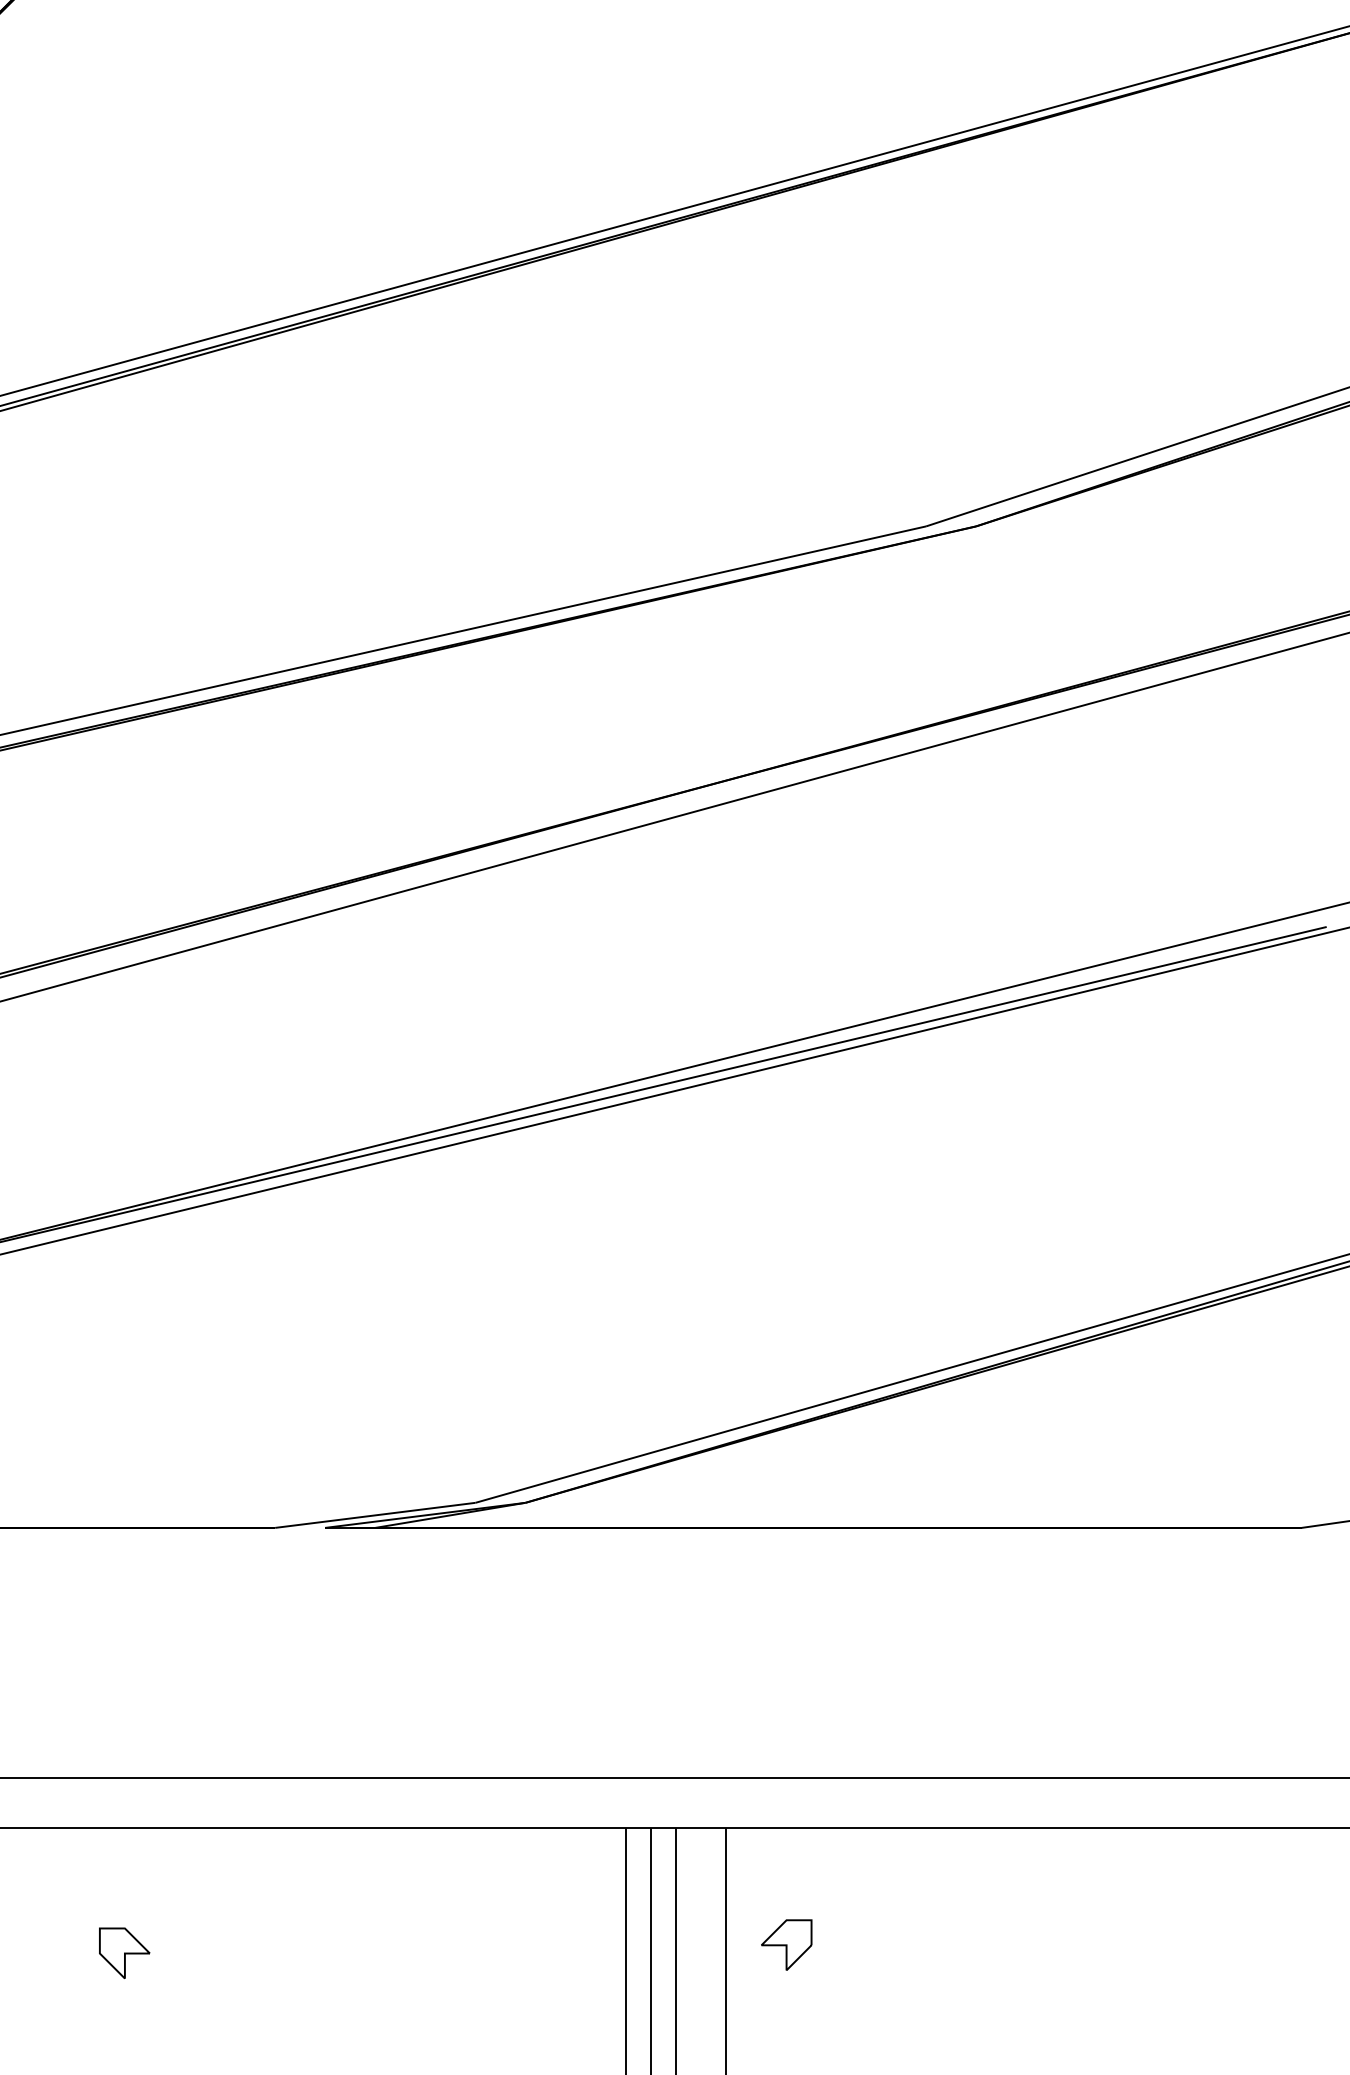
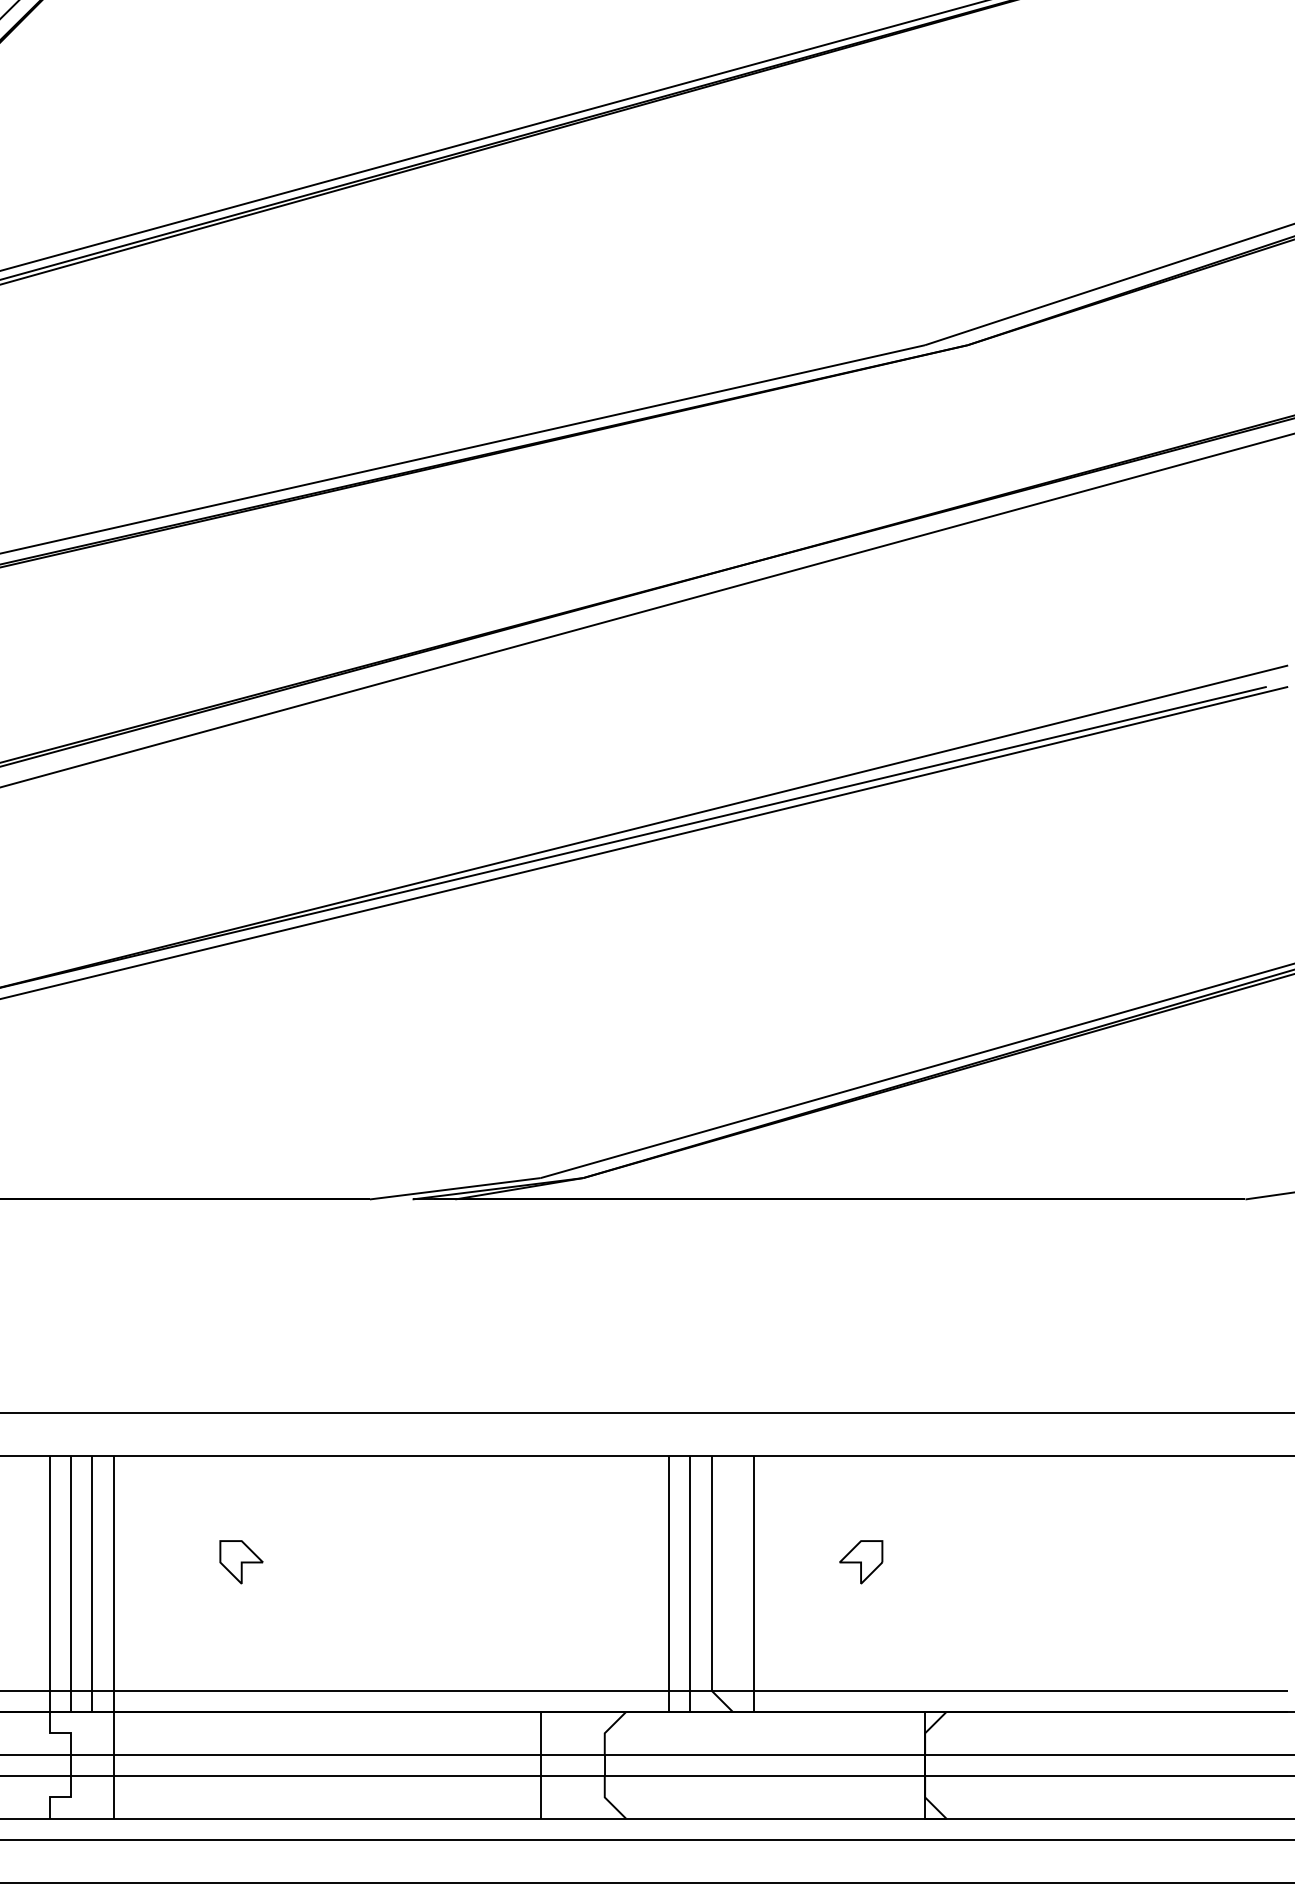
part: (787, 1945) -> (861, 1562), moved

